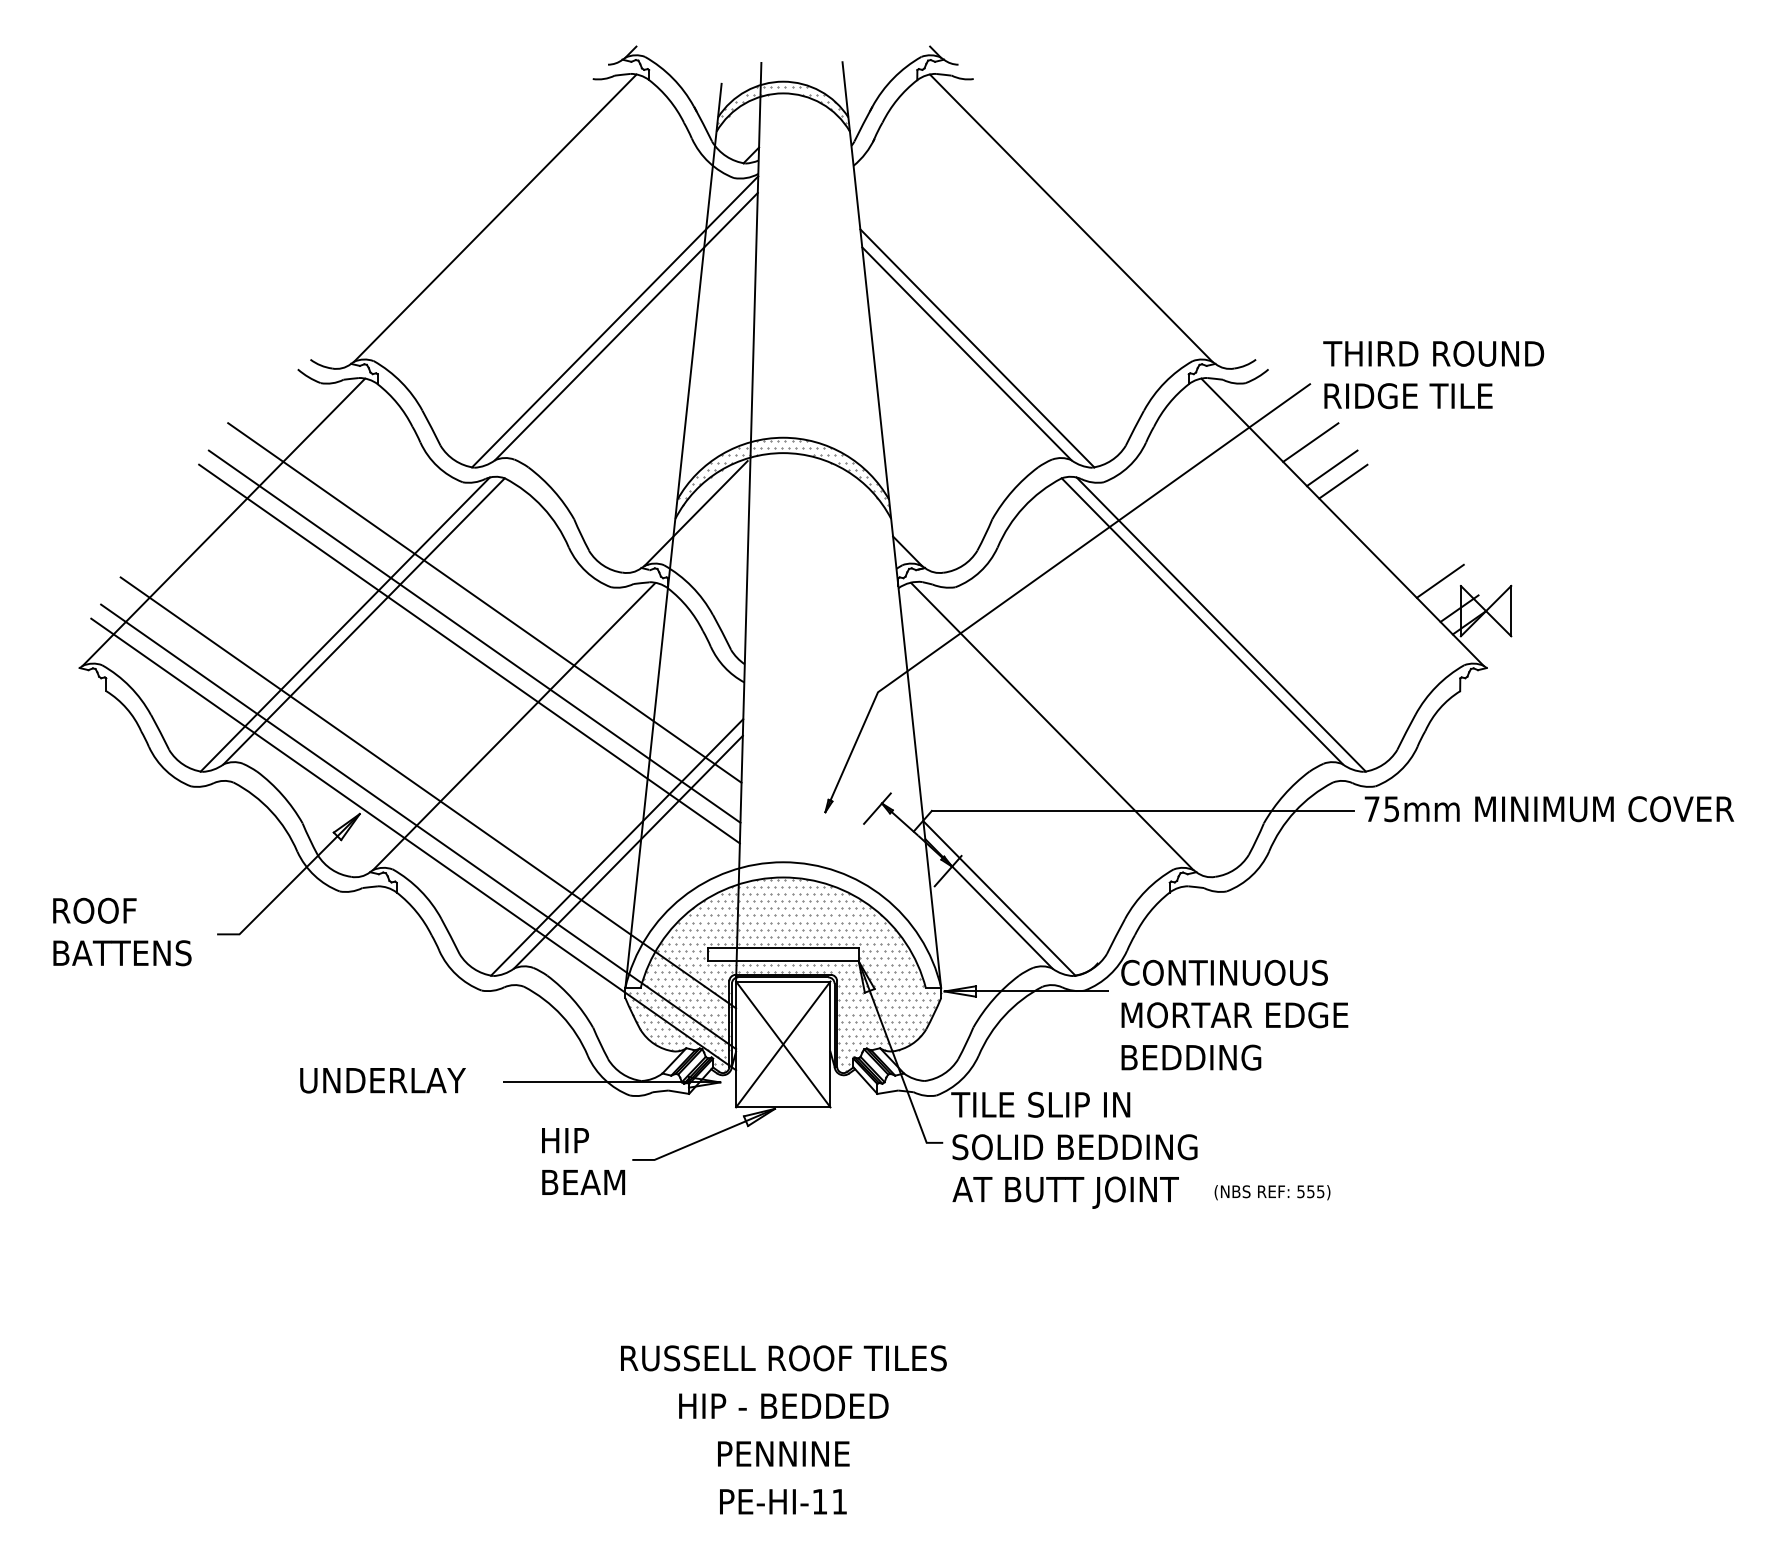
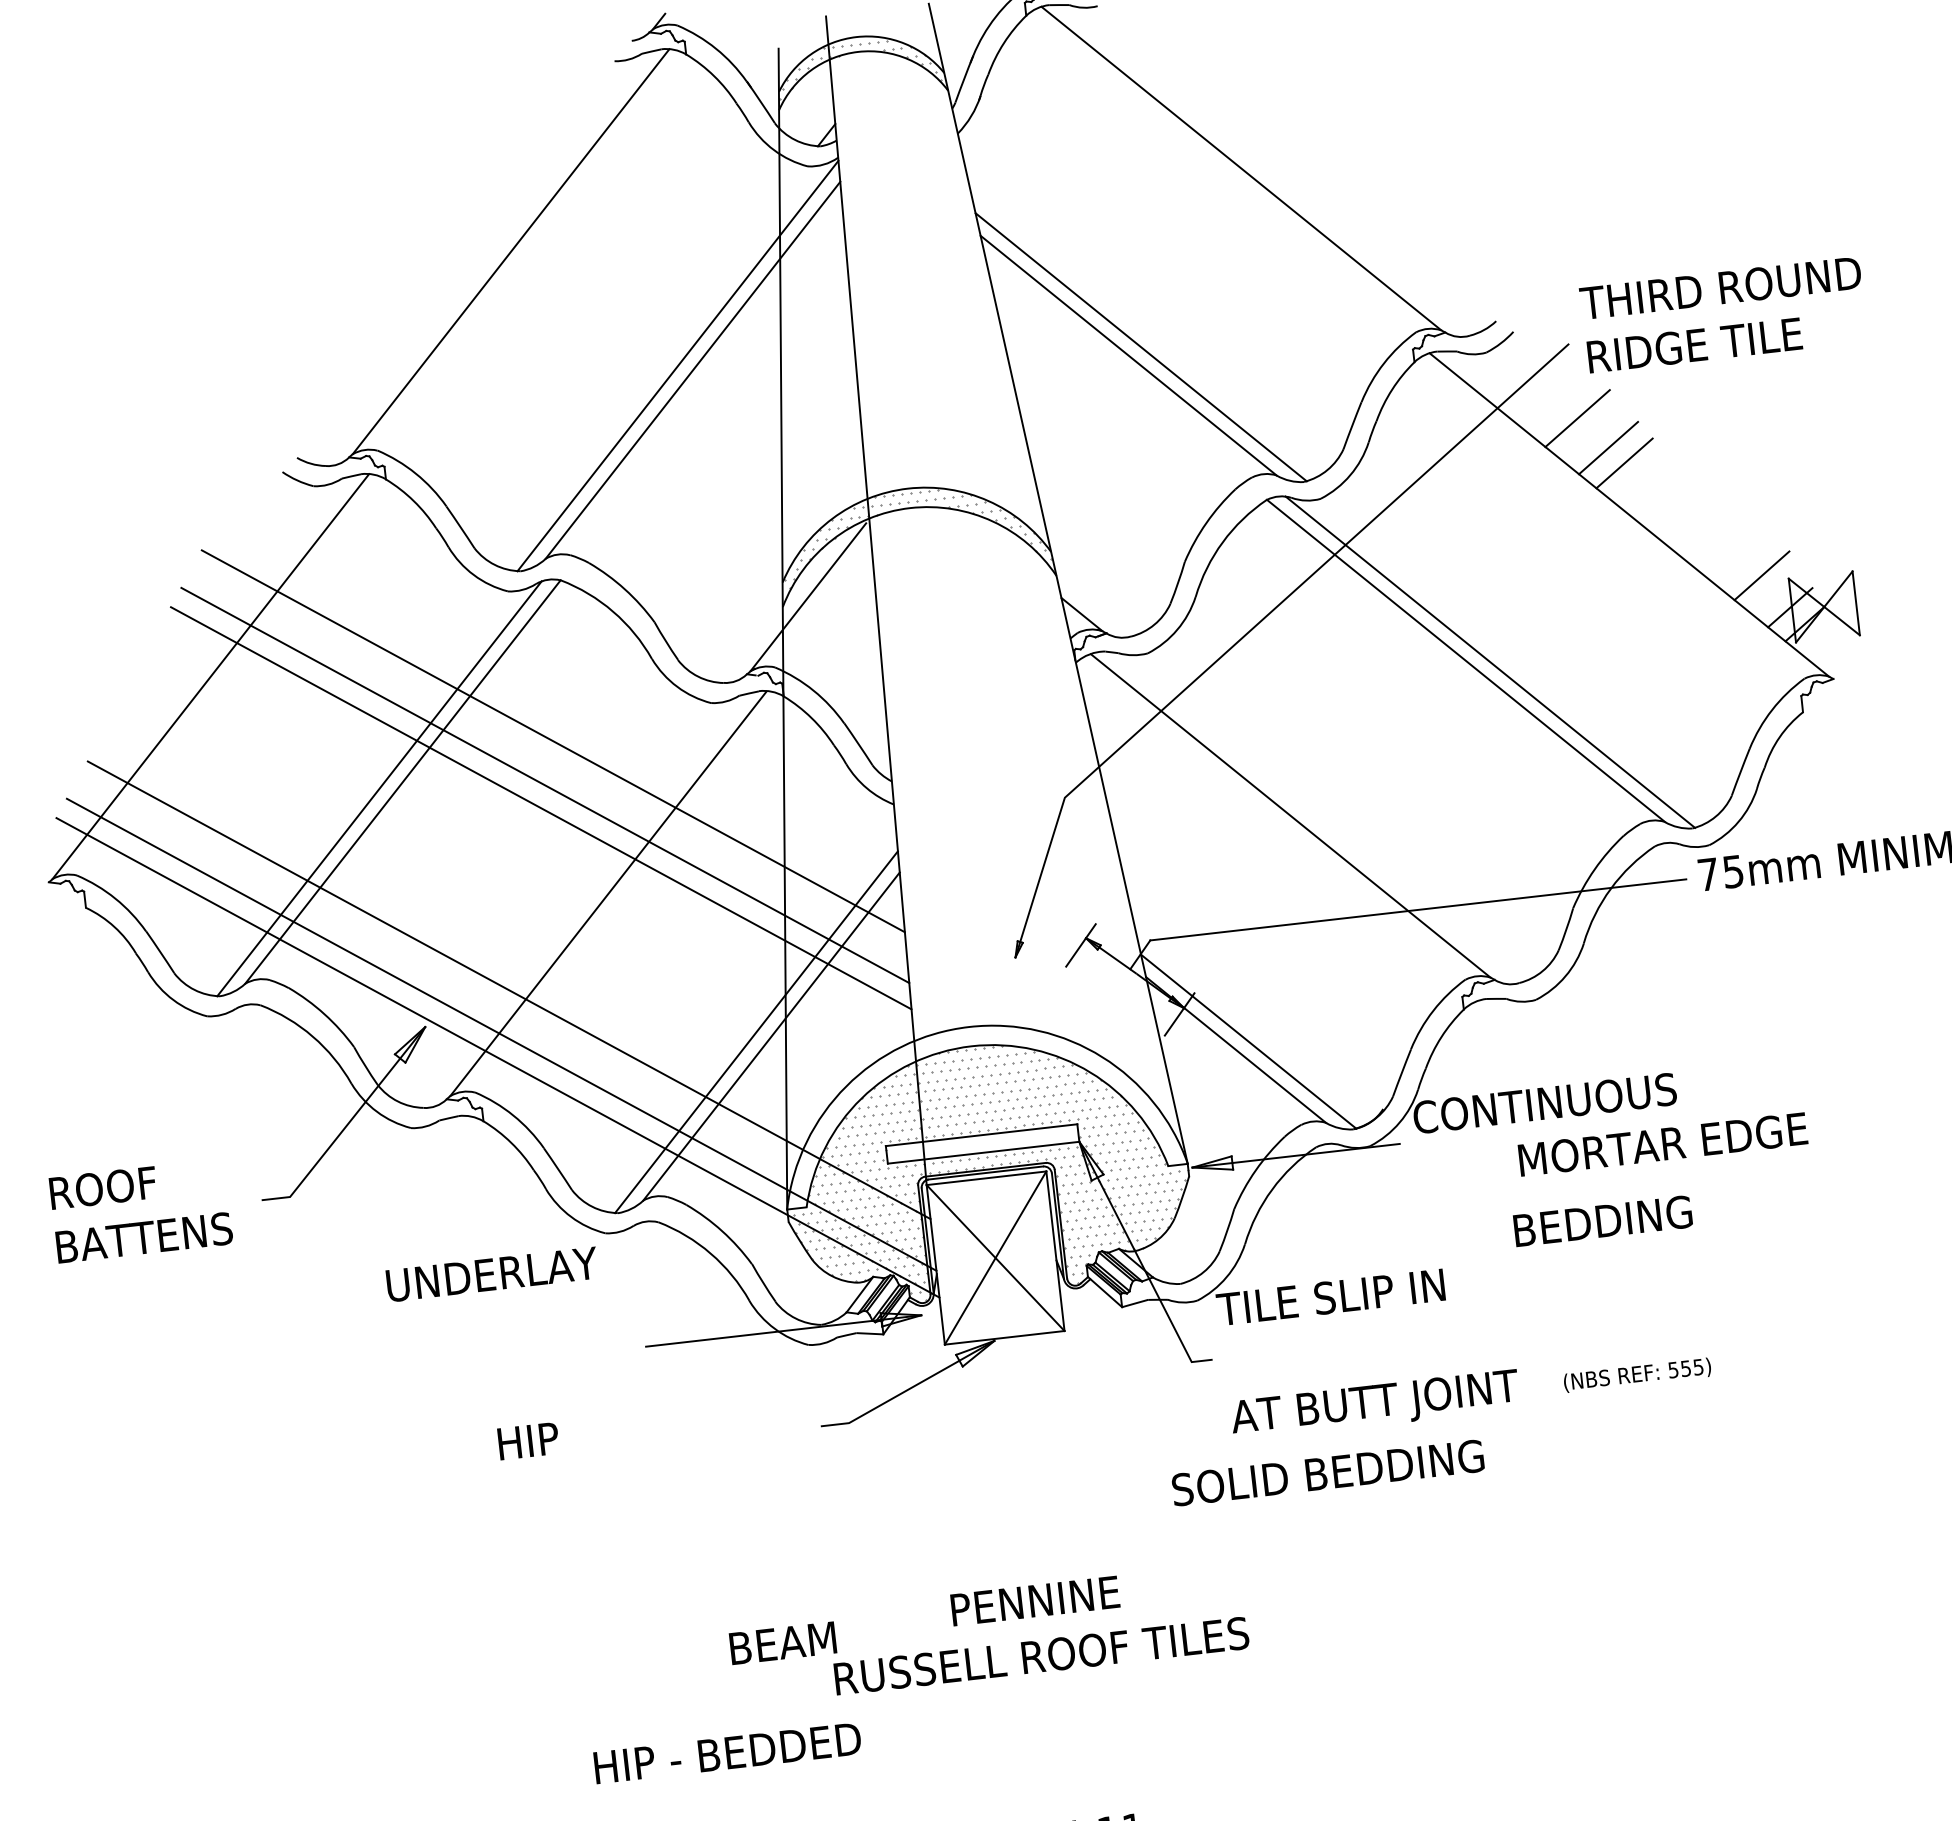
text: (1234, 1015) -> (1662, 1144), moved
text: (1191, 1057) -> (1603, 1220), moved
text: (382, 1080) -> (491, 1274), moved
text: (565, 1140) -> (528, 1441), moved
text: (1074, 1147) -> (1327, 1473), moved
text: (583, 1182) -> (782, 1643), moved
text: (783, 1405) -> (727, 1752), moved
text: (783, 1453) -> (1034, 1600), moved

